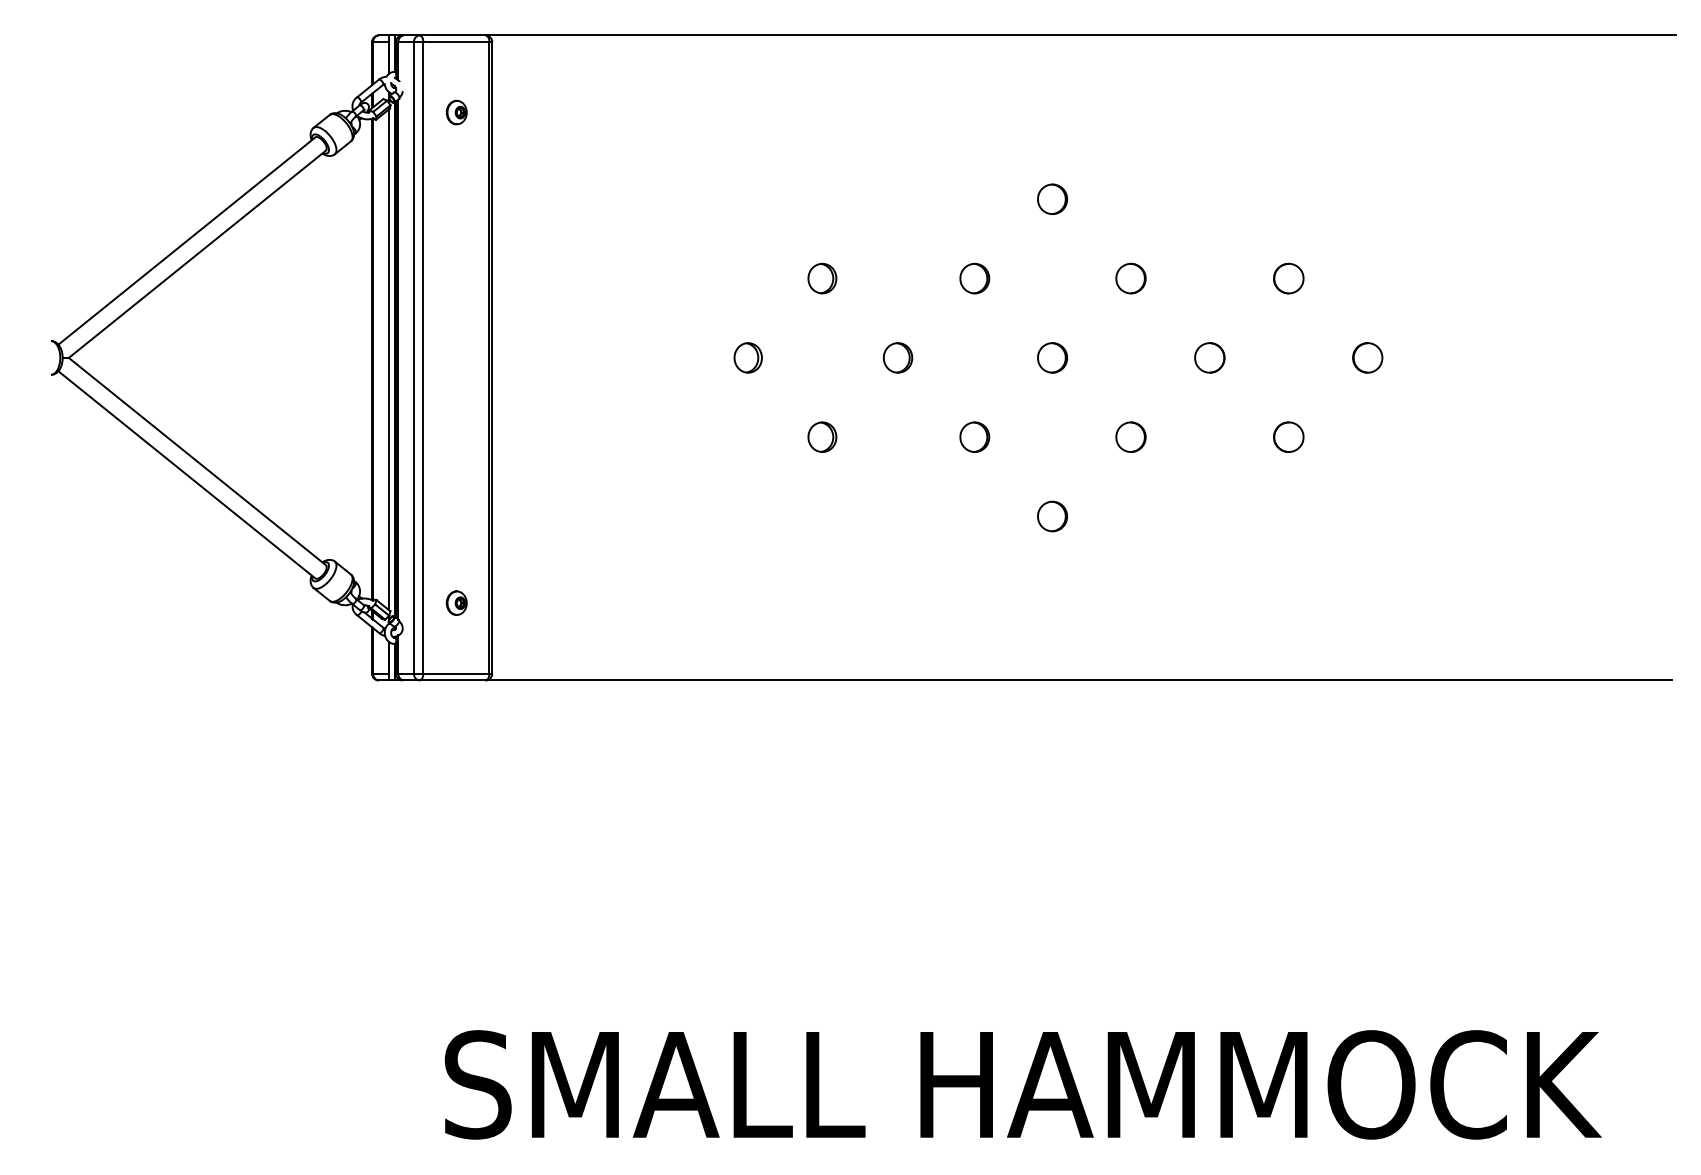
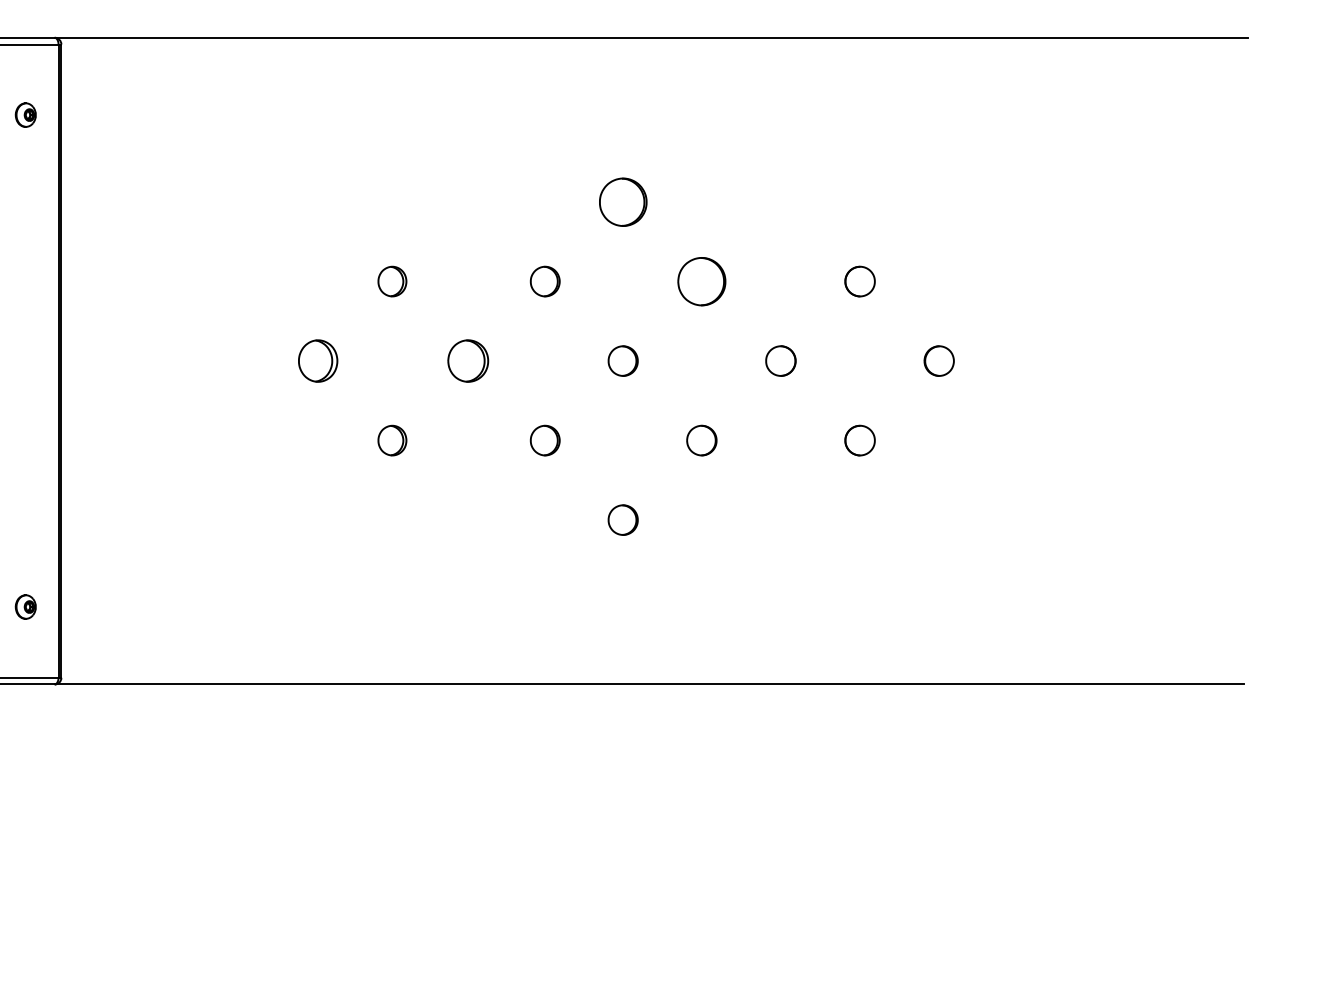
part: (1052, 198) -> (623, 201), size x1.6
part: (1130, 278) -> (701, 281), size x1.6
part: (747, 357) -> (317, 360), size x1.4
part: (897, 357) -> (467, 360), size x1.4

